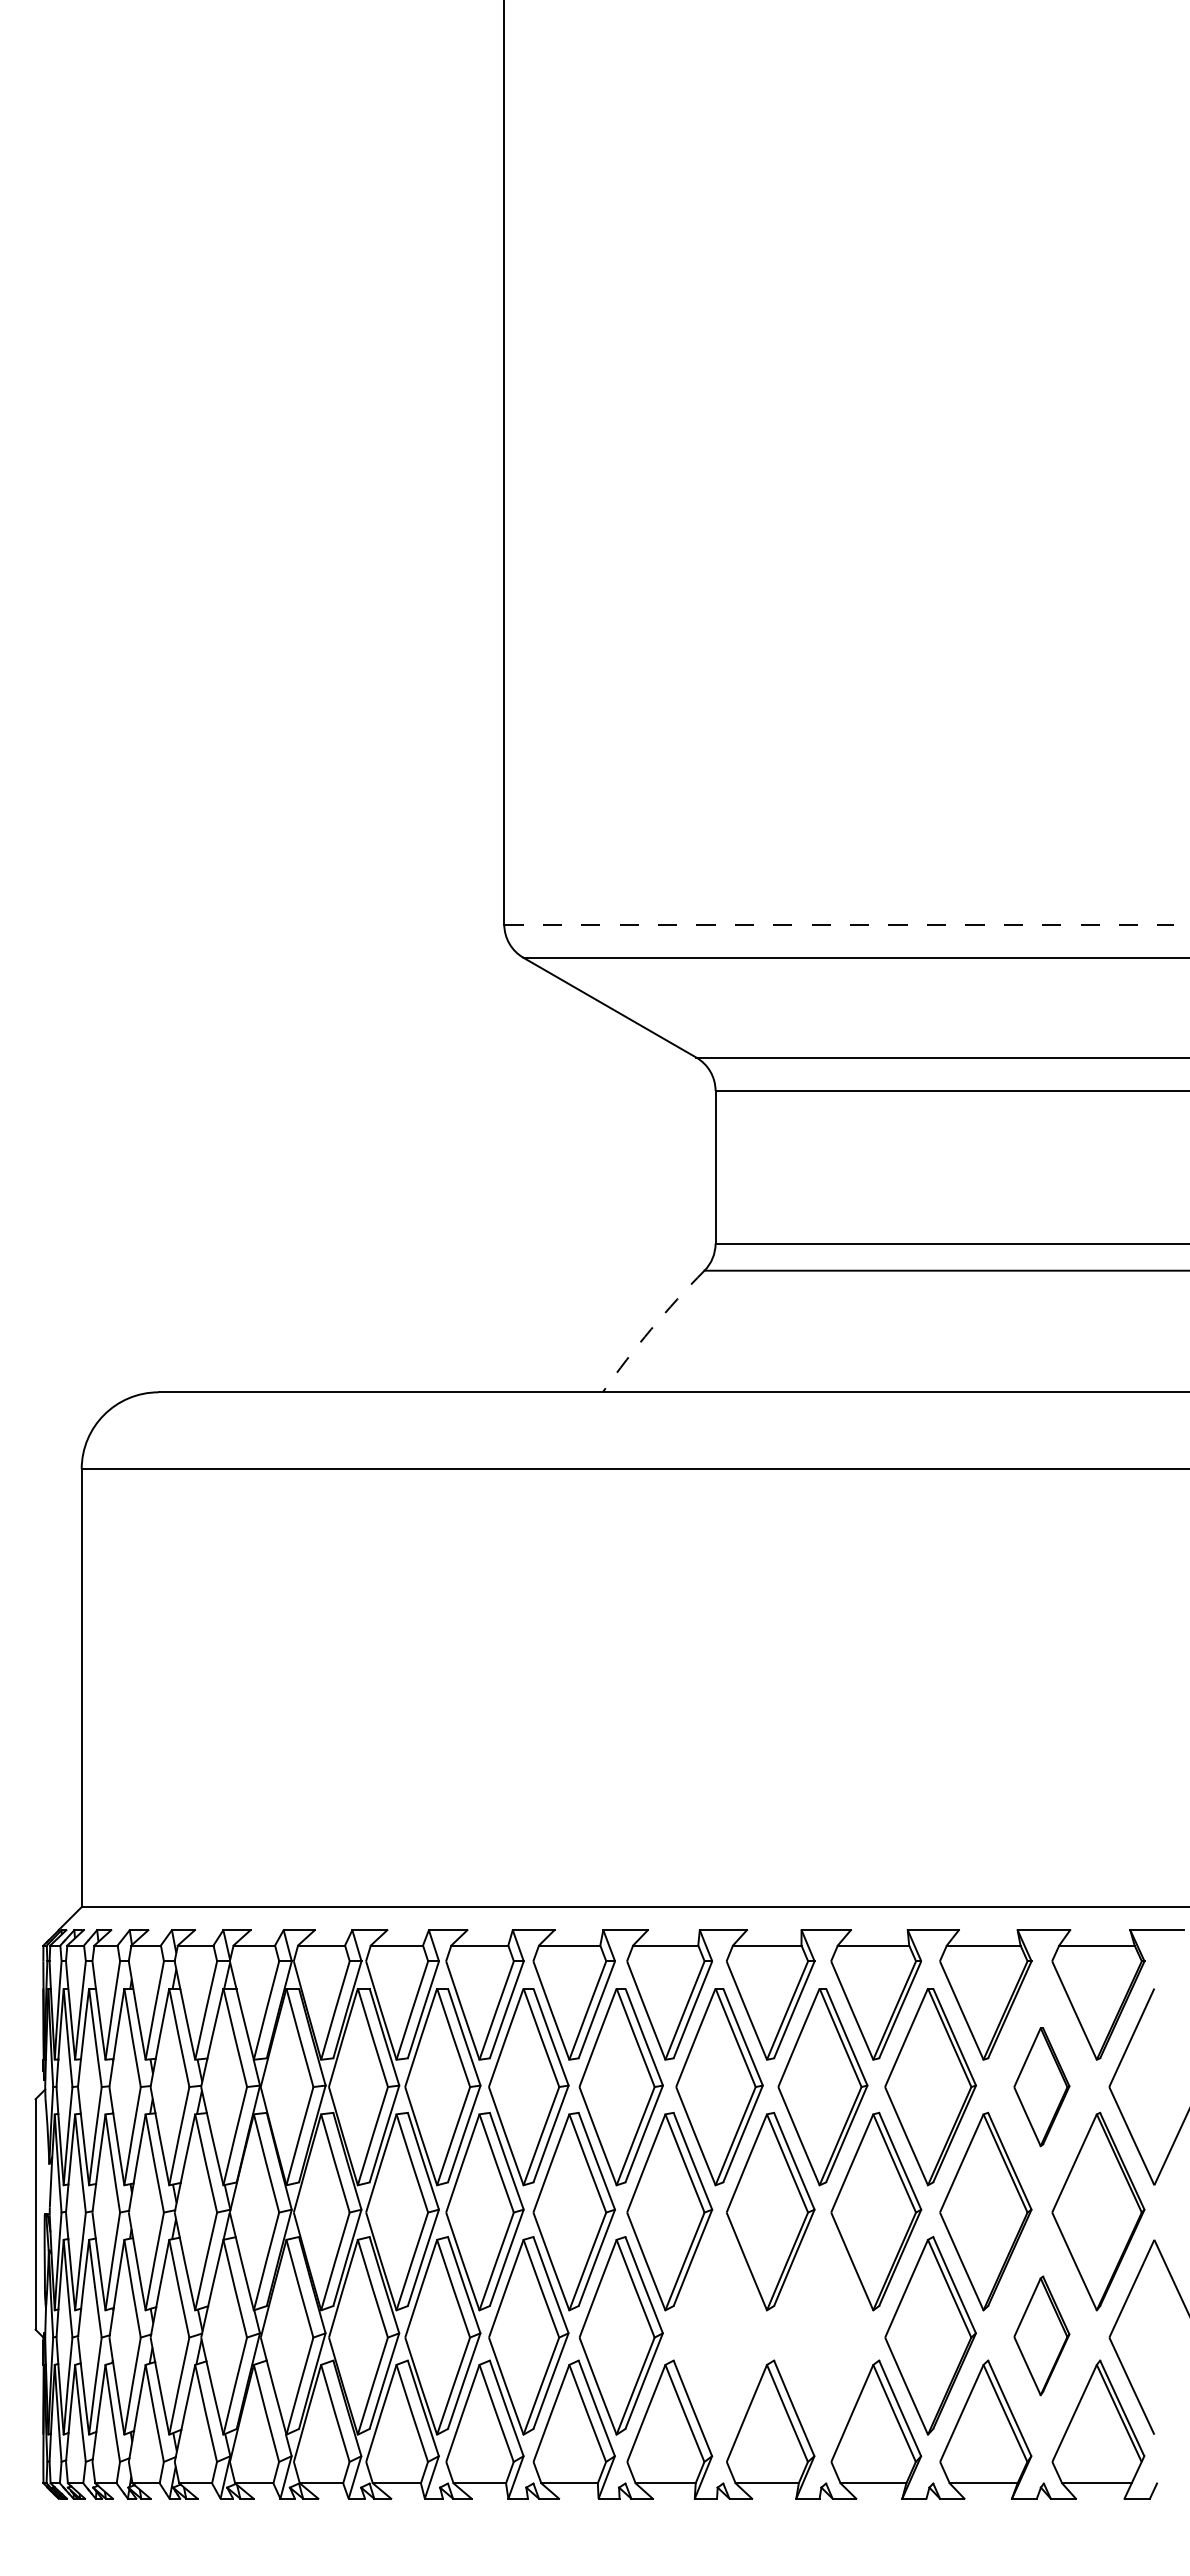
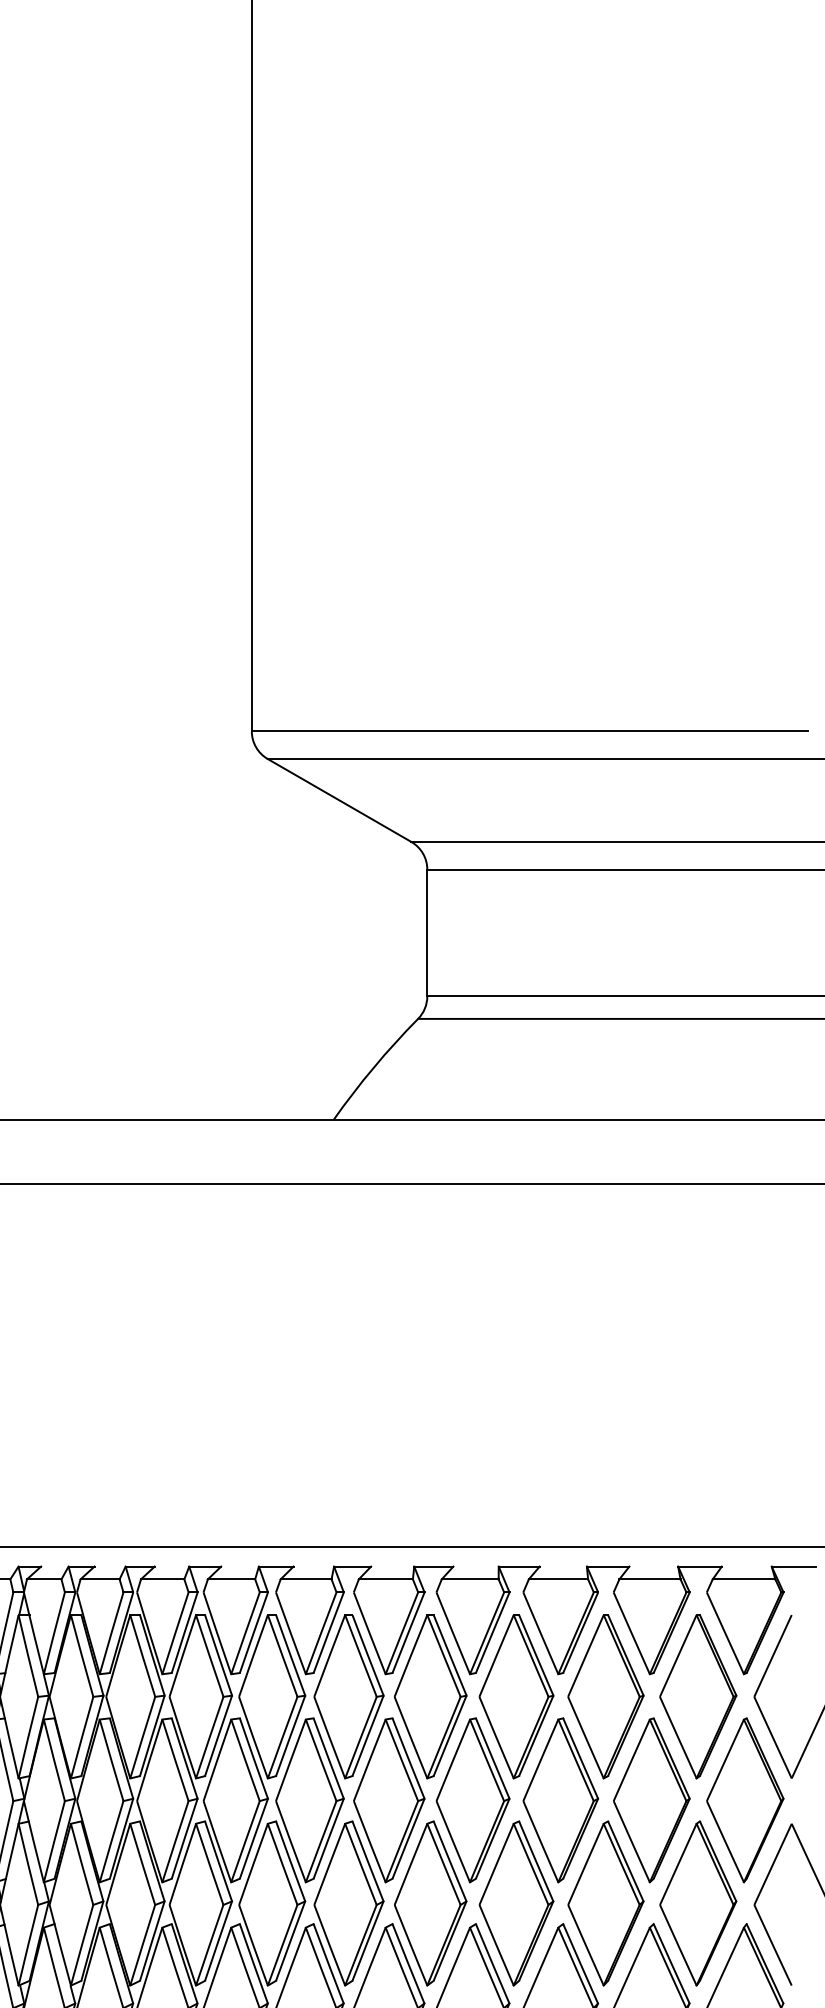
line: (839, 924) -> (530, 731), dashed -> solid
arc: (651, 1329) -> (374, 1067), dashed -> solid
part: (1041, 2087) -> (697, 1697), size x1.67
part: (719, 2335) -> (430, 1903), added
part: (822, 2335) -> (516, 1903), added
part: (1041, 2335) -> (697, 1903), size x1.67

